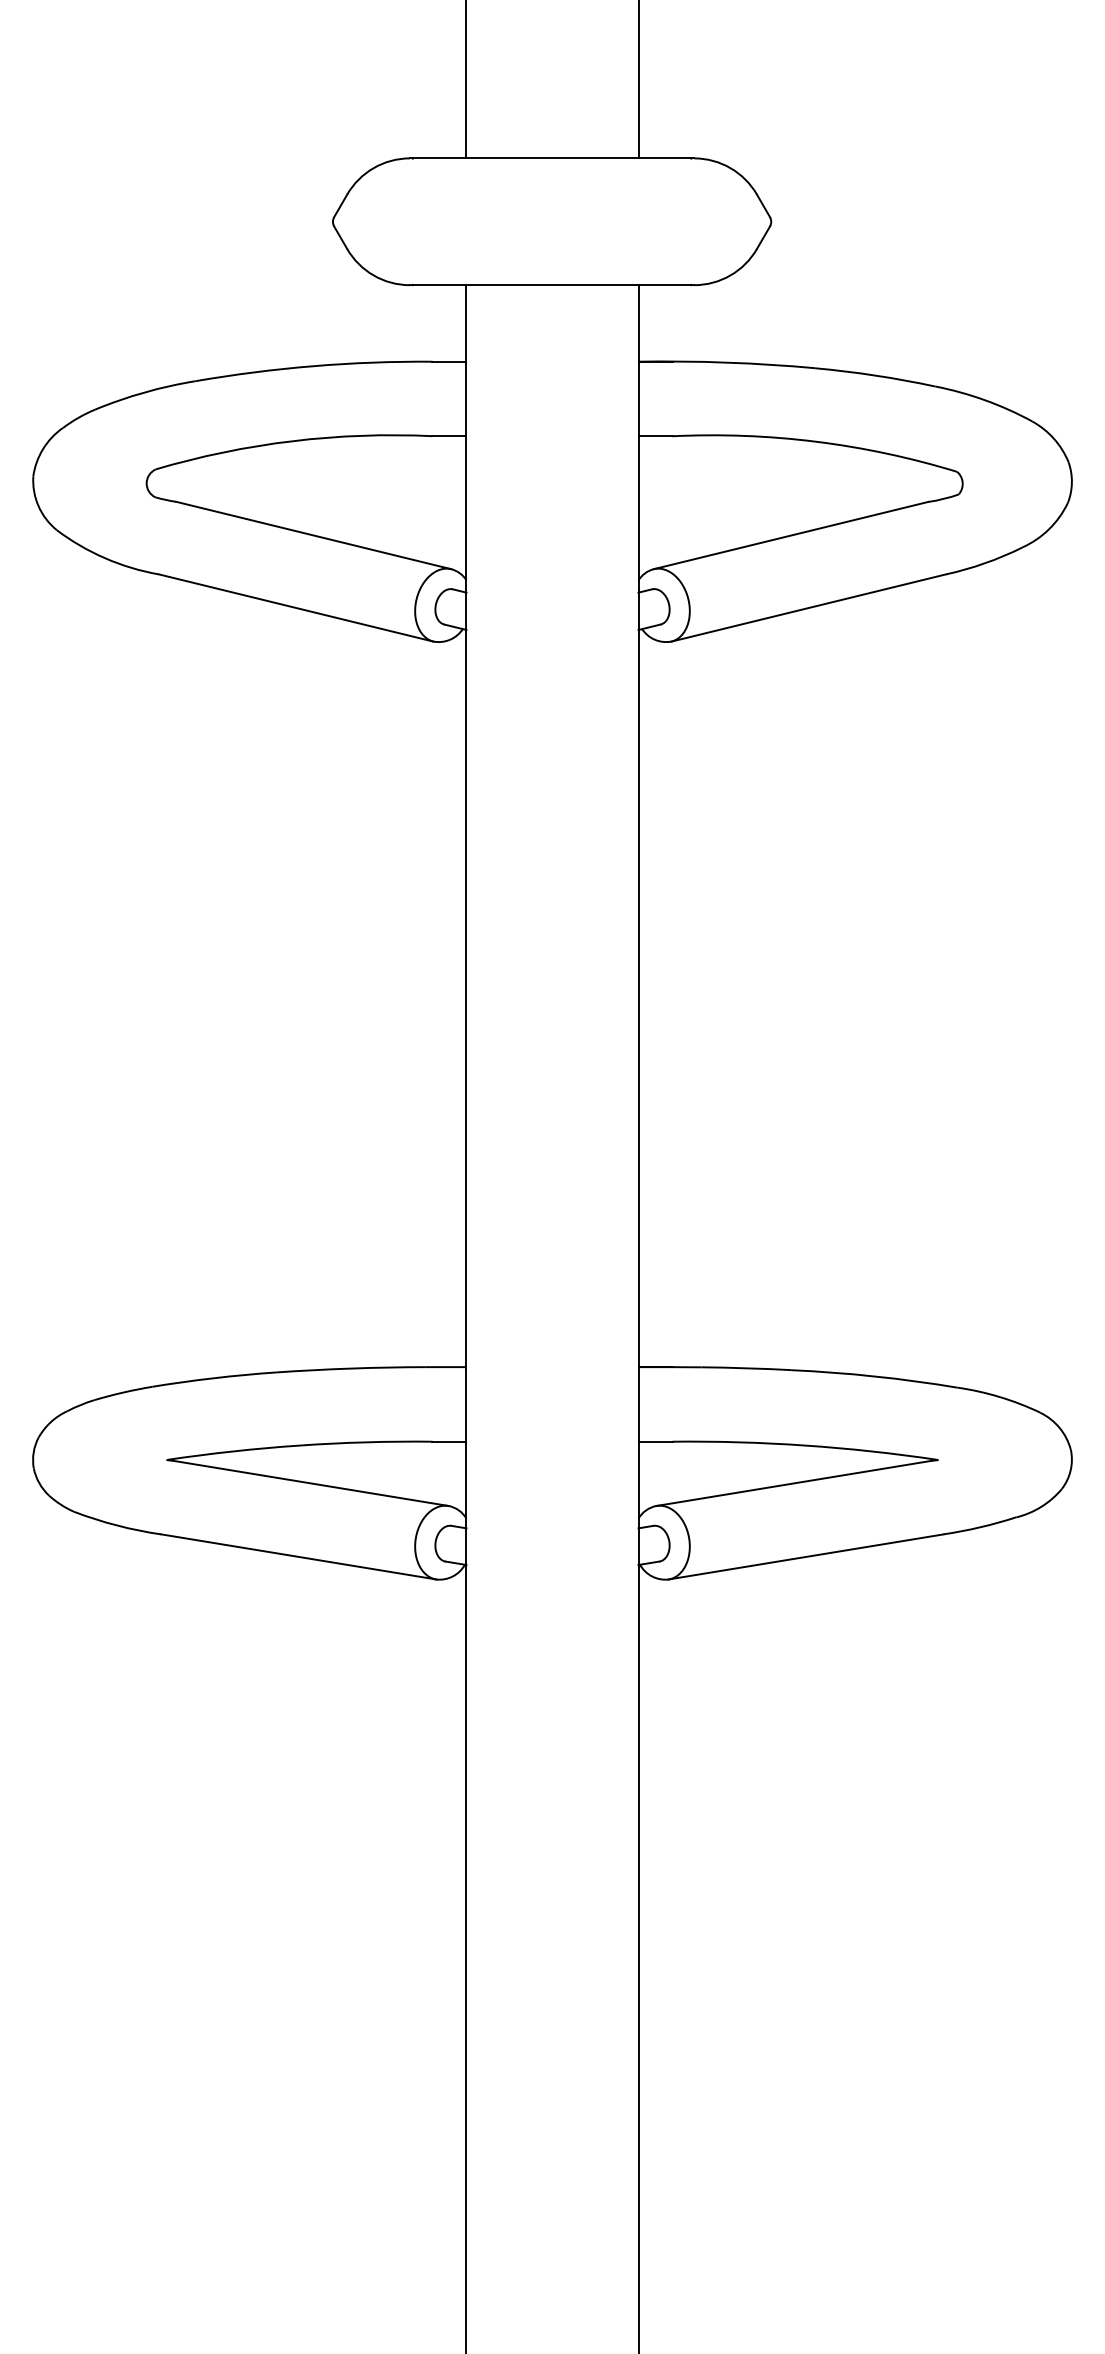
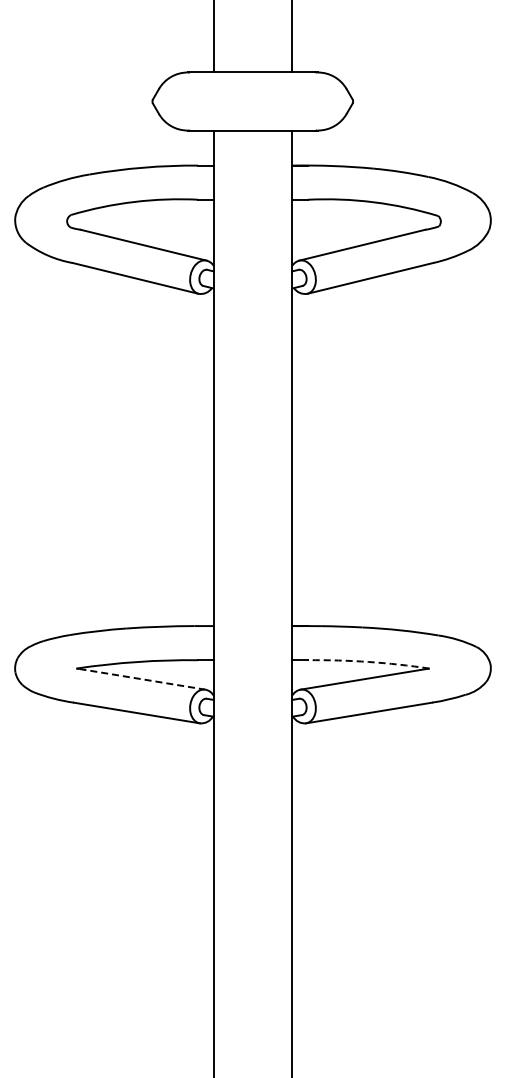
arc: (804, 1444) -> (368, 661), solid -> dashed
line: (311, 1483) -> (142, 679), solid -> dashed

